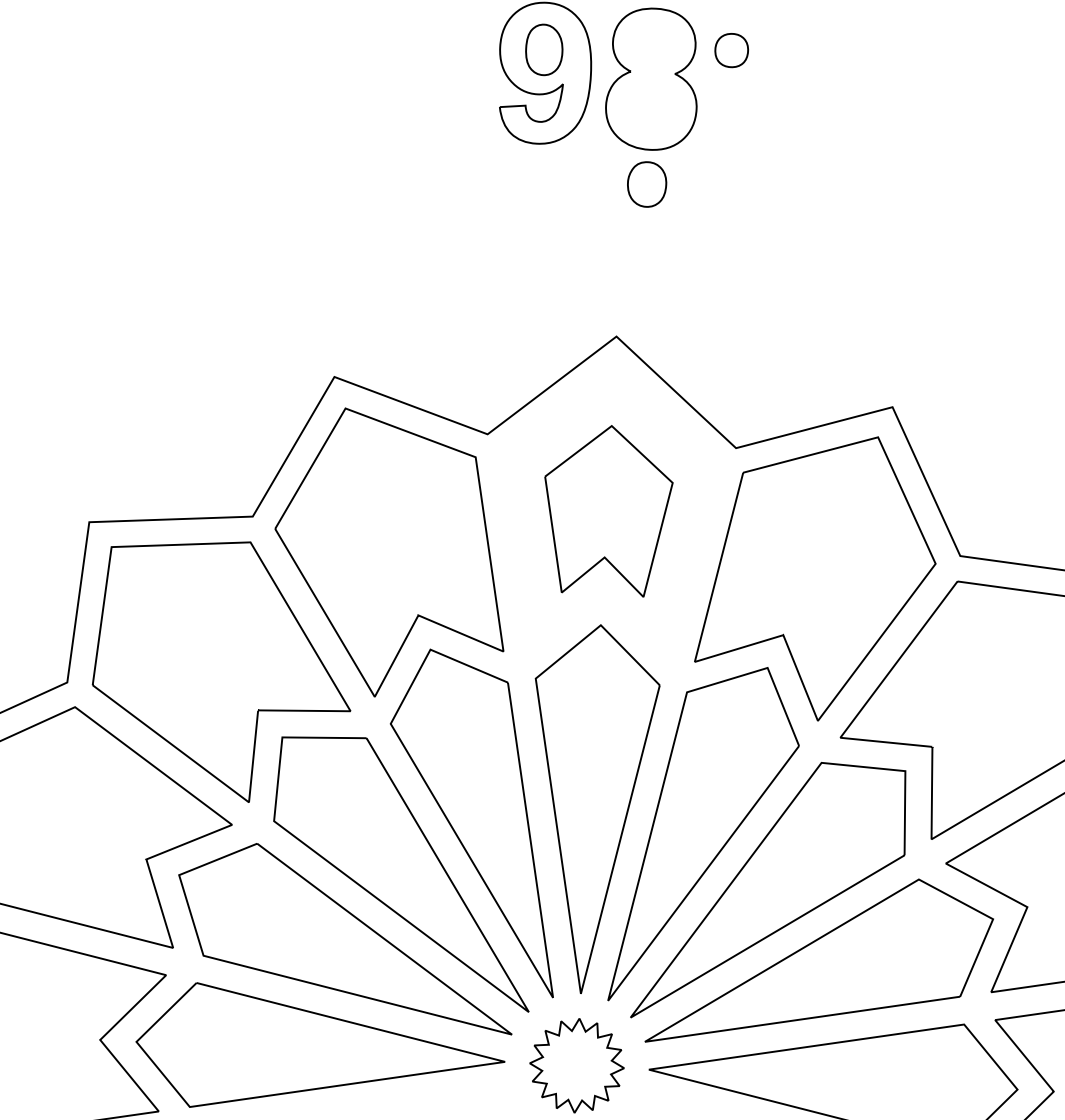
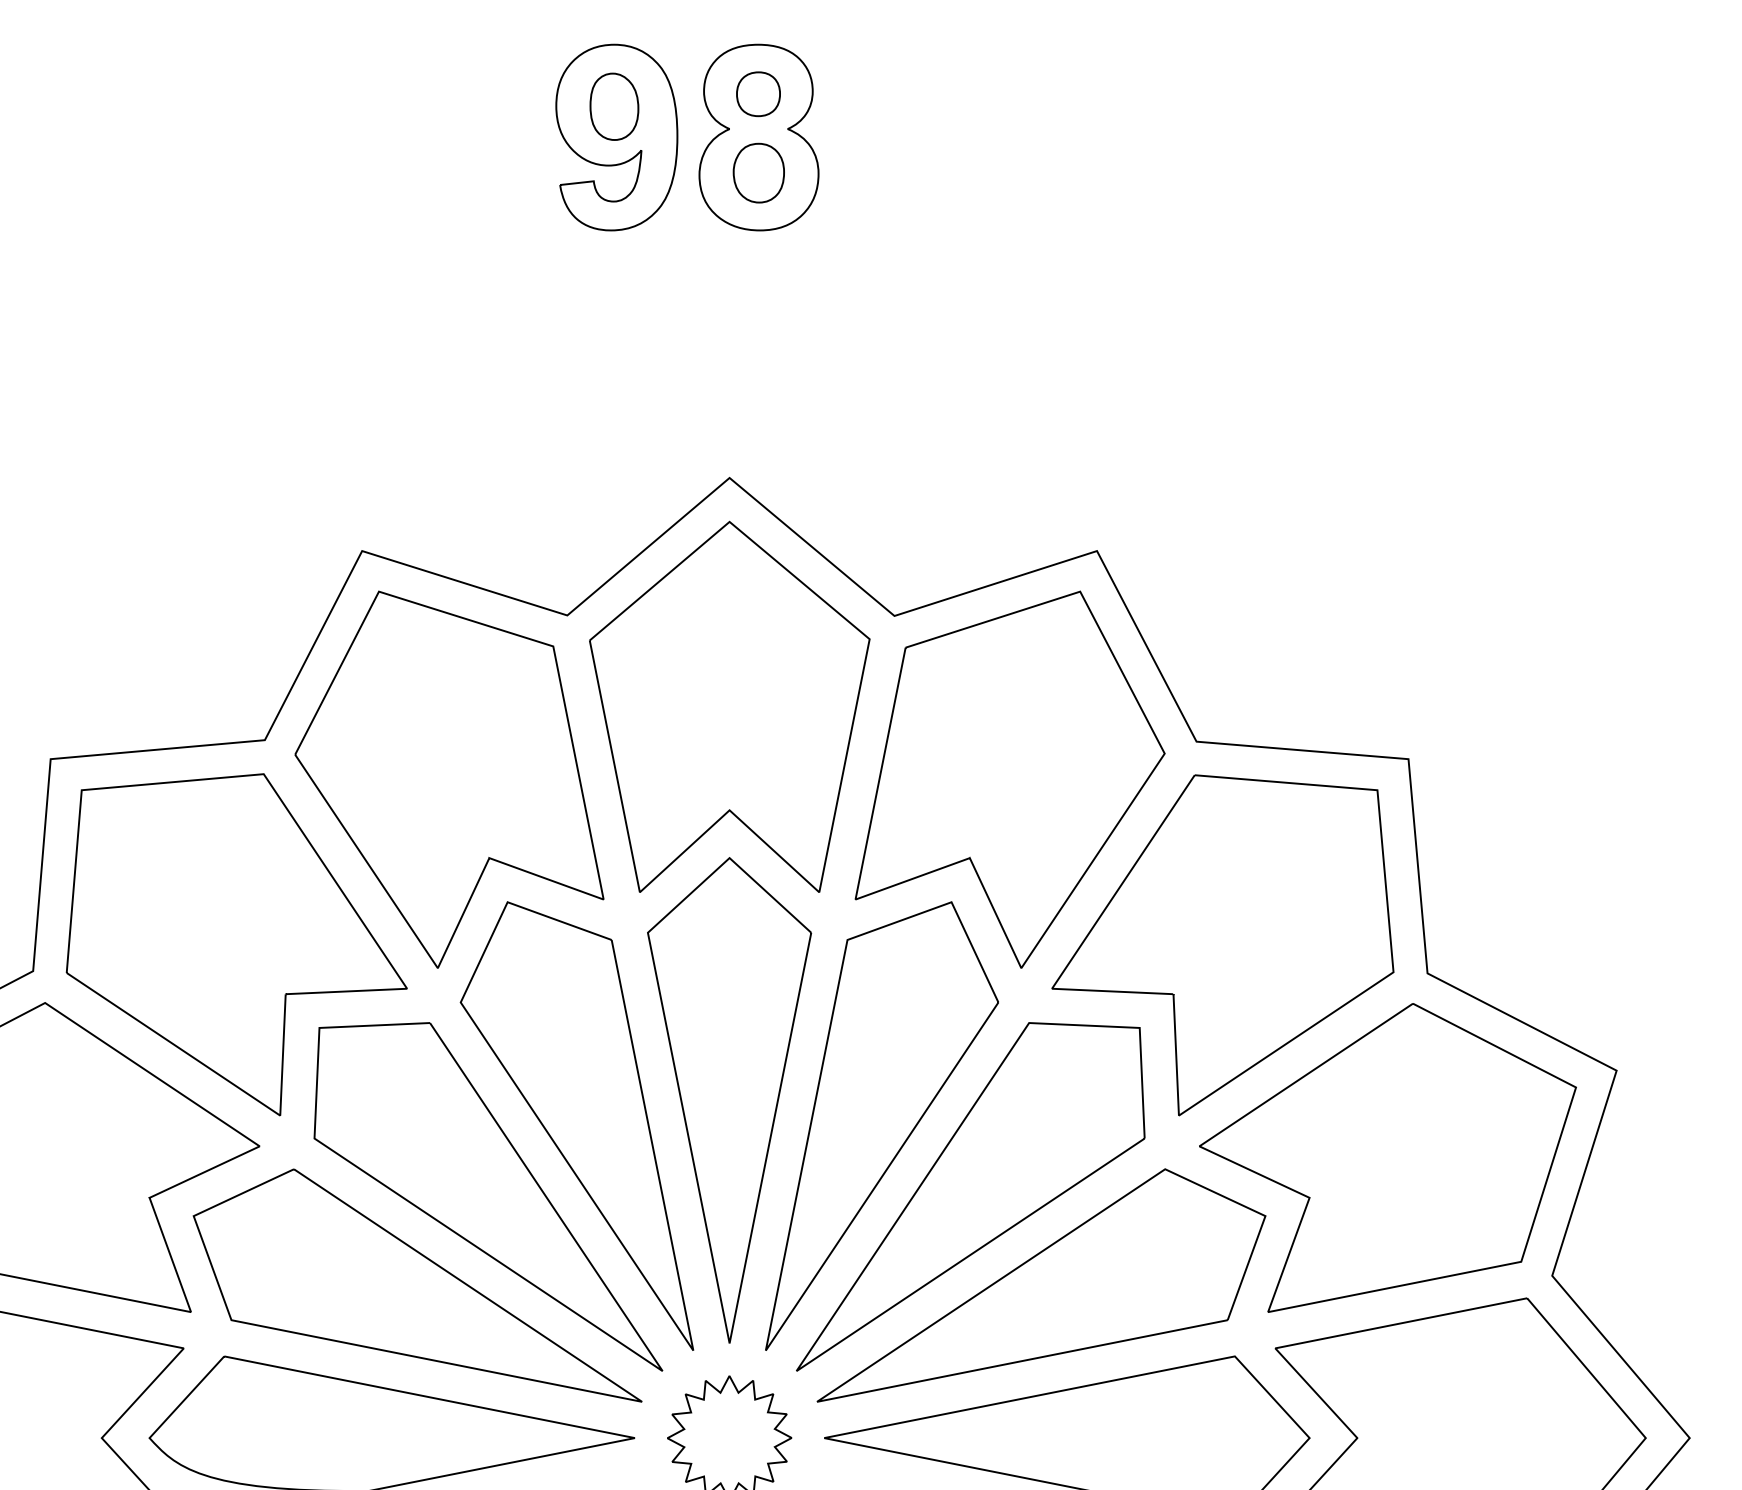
part: (731, 50) -> (758, 94), moved
part: (646, 183) -> (758, 172), moved
part: (607, 510) -> (729, 706), size x1.67

